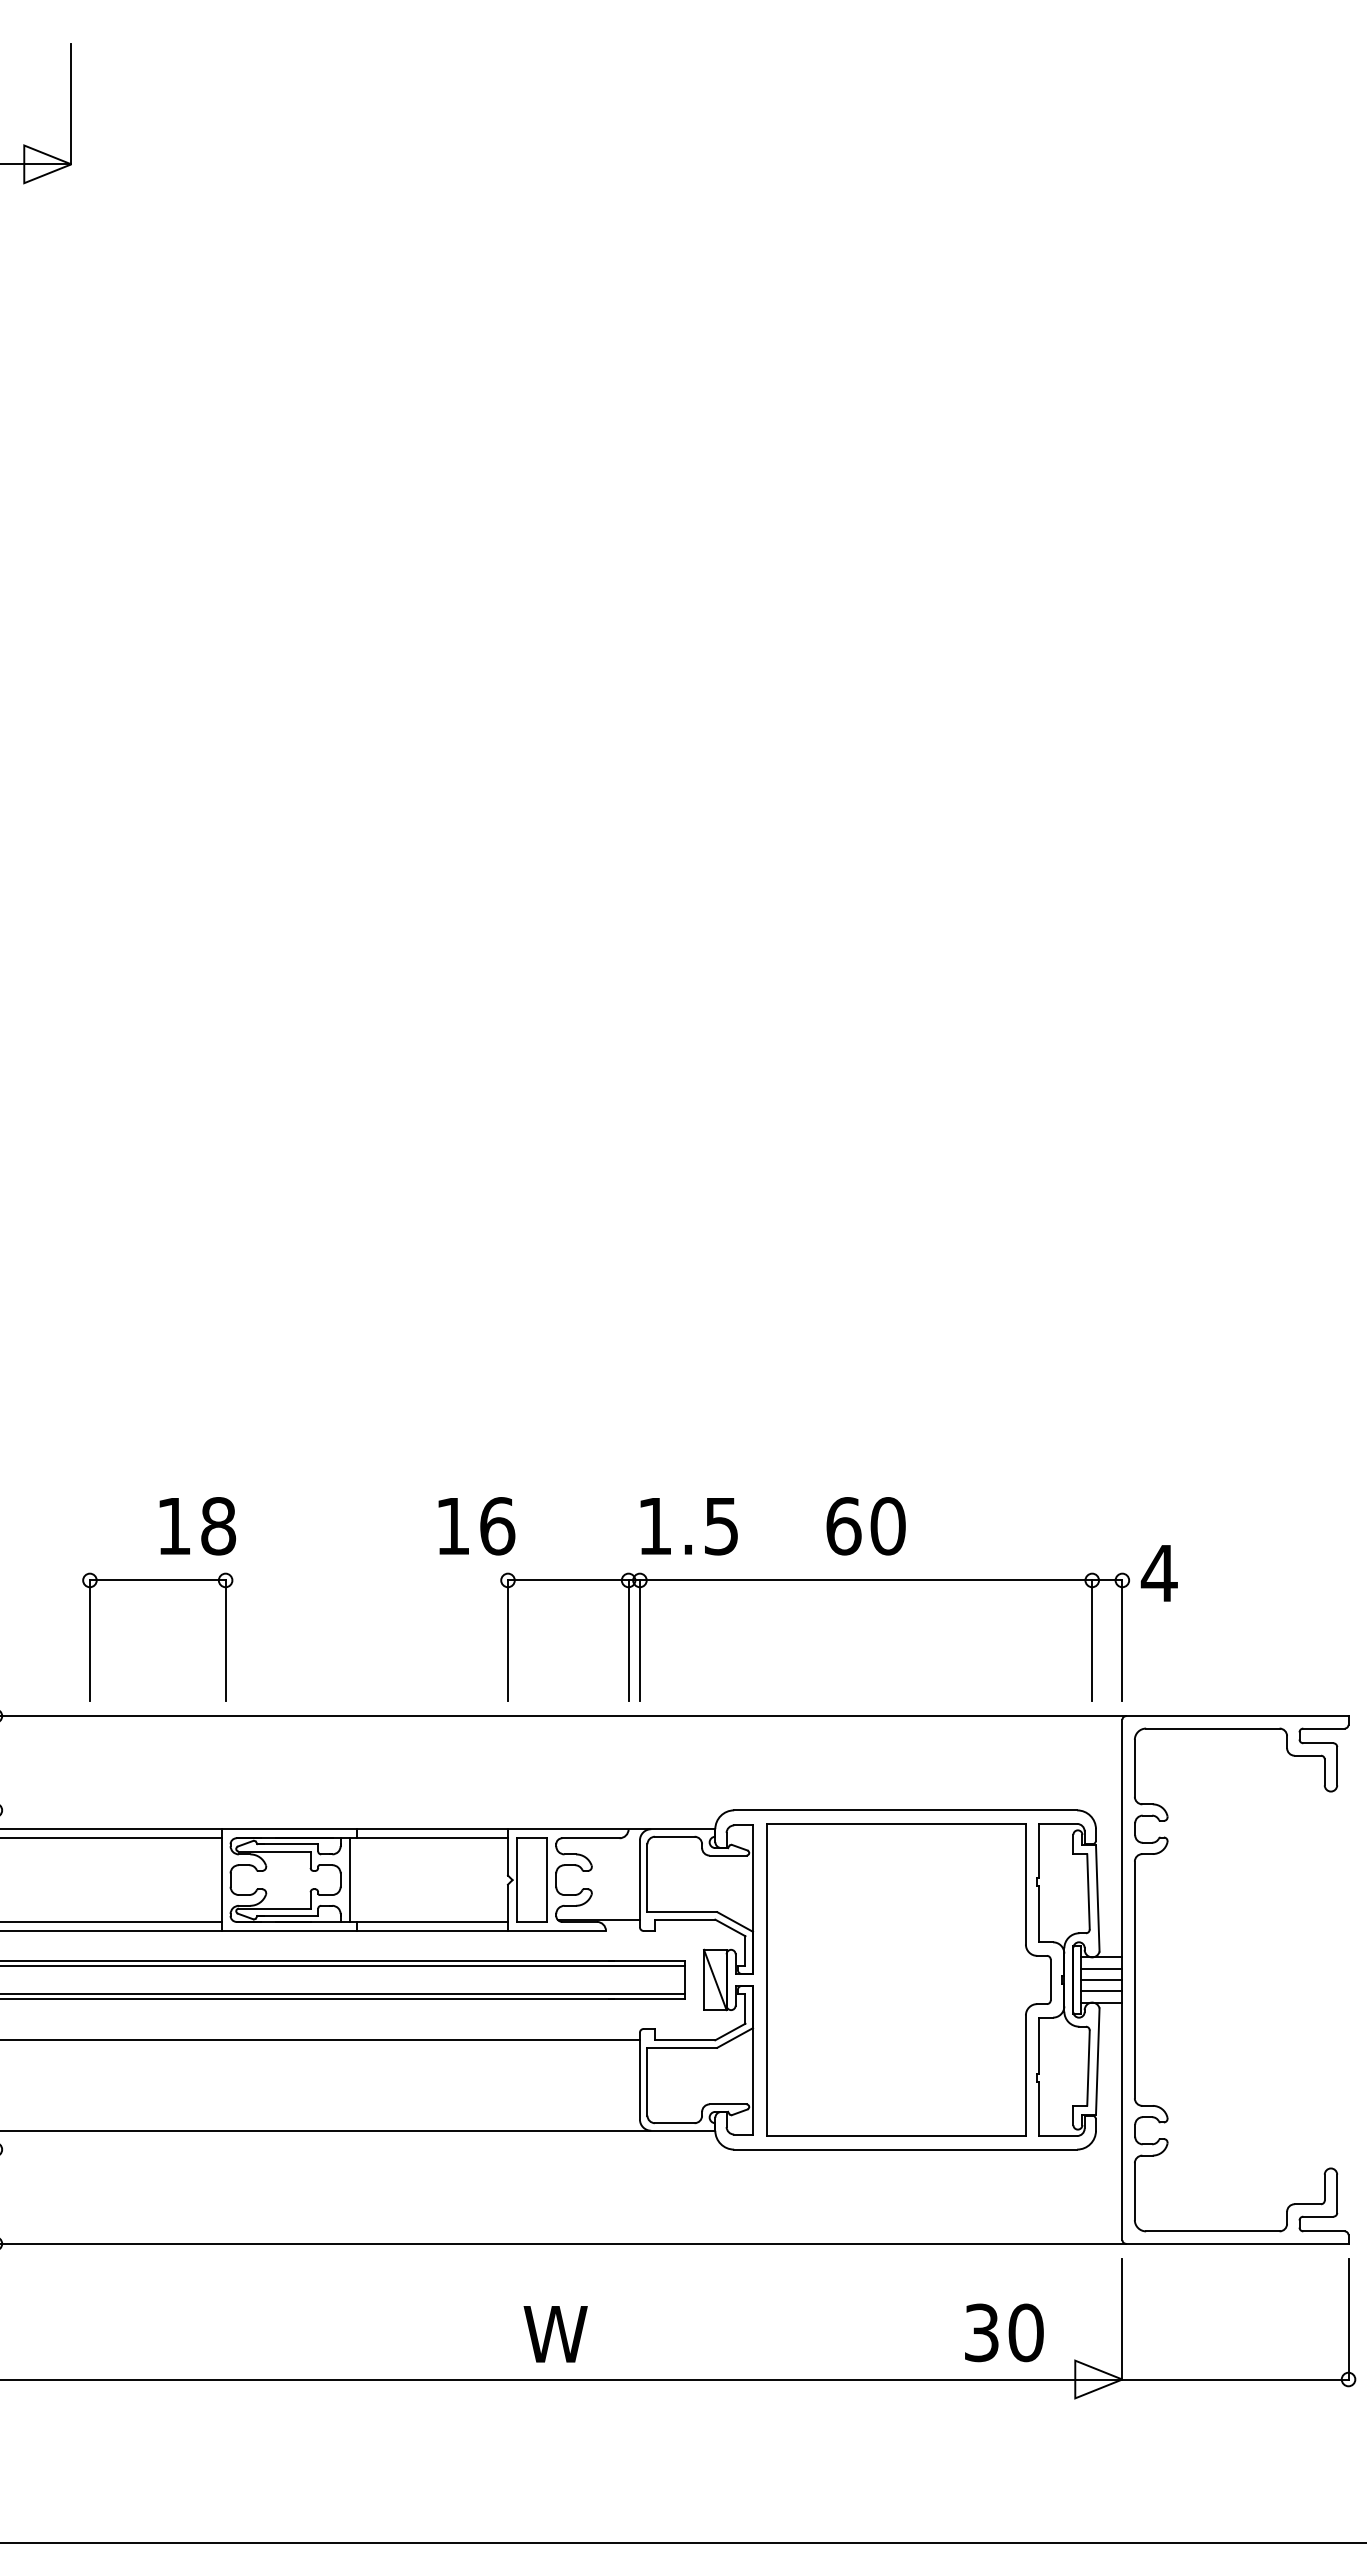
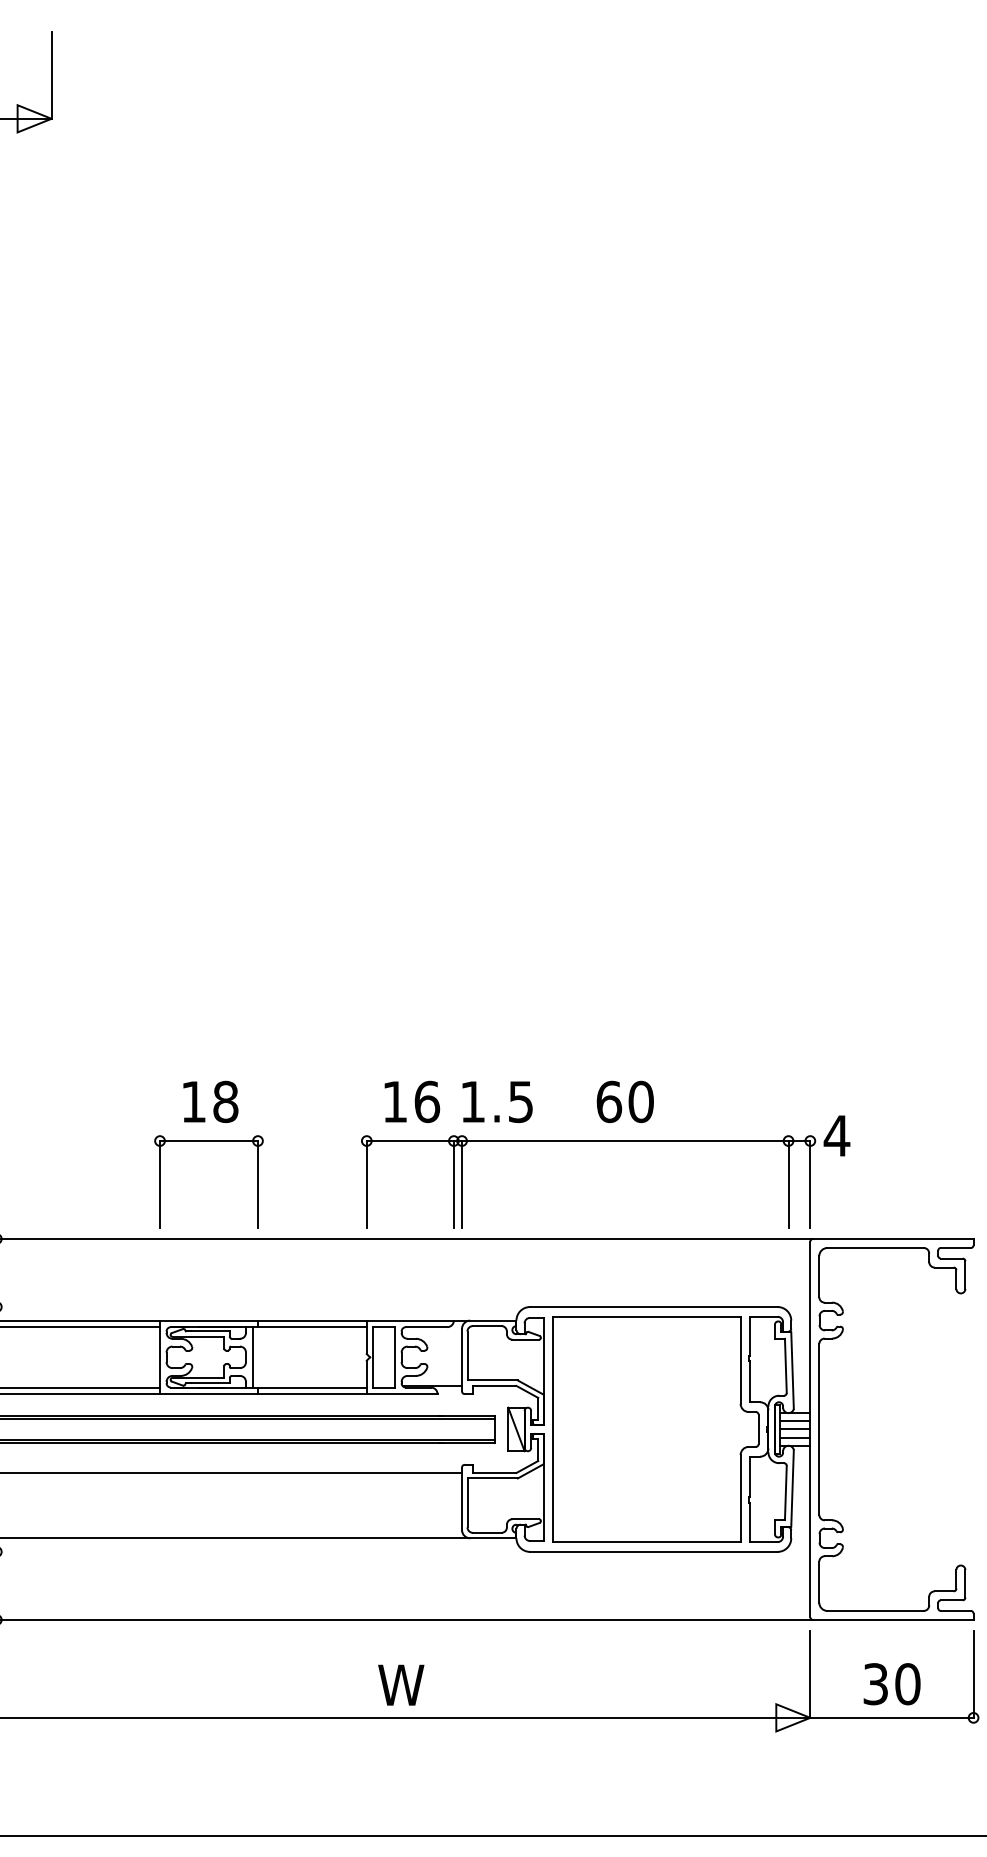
text: (197, 1525) -> (210, 1101), moved
text: (477, 1525) -> (412, 1101), moved
part: (157, 1581) -> (208, 1141), moved
text: (1003, 2333) -> (891, 1684), moved

